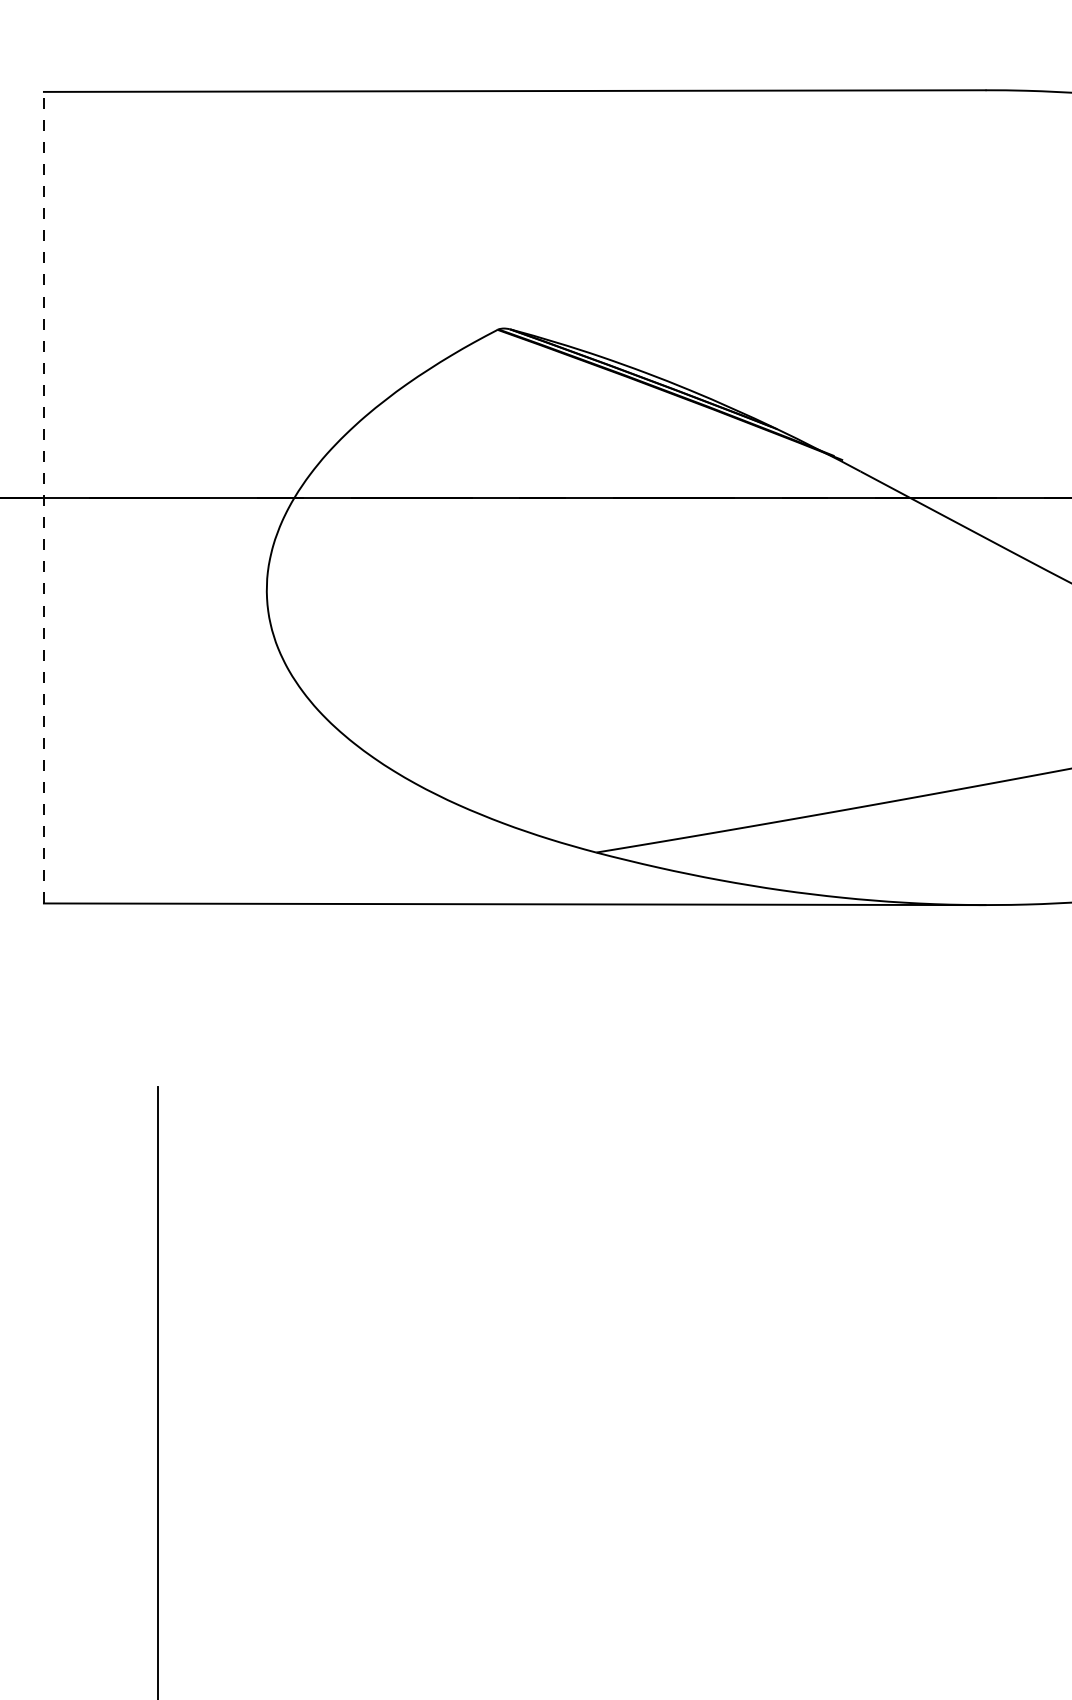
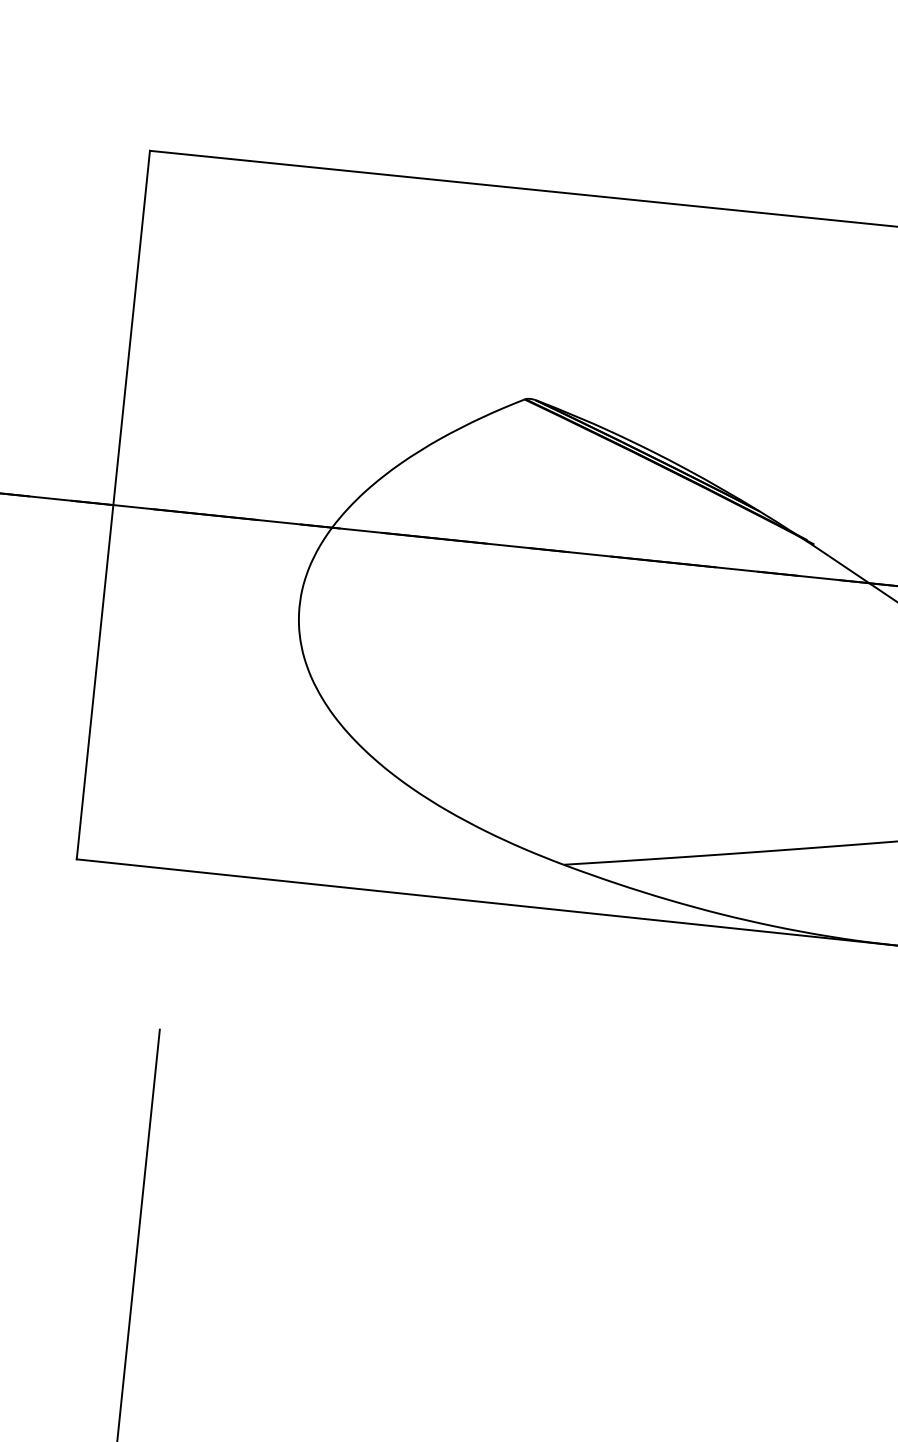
line: (43, 497) -> (113, 504), dashed -> solid

